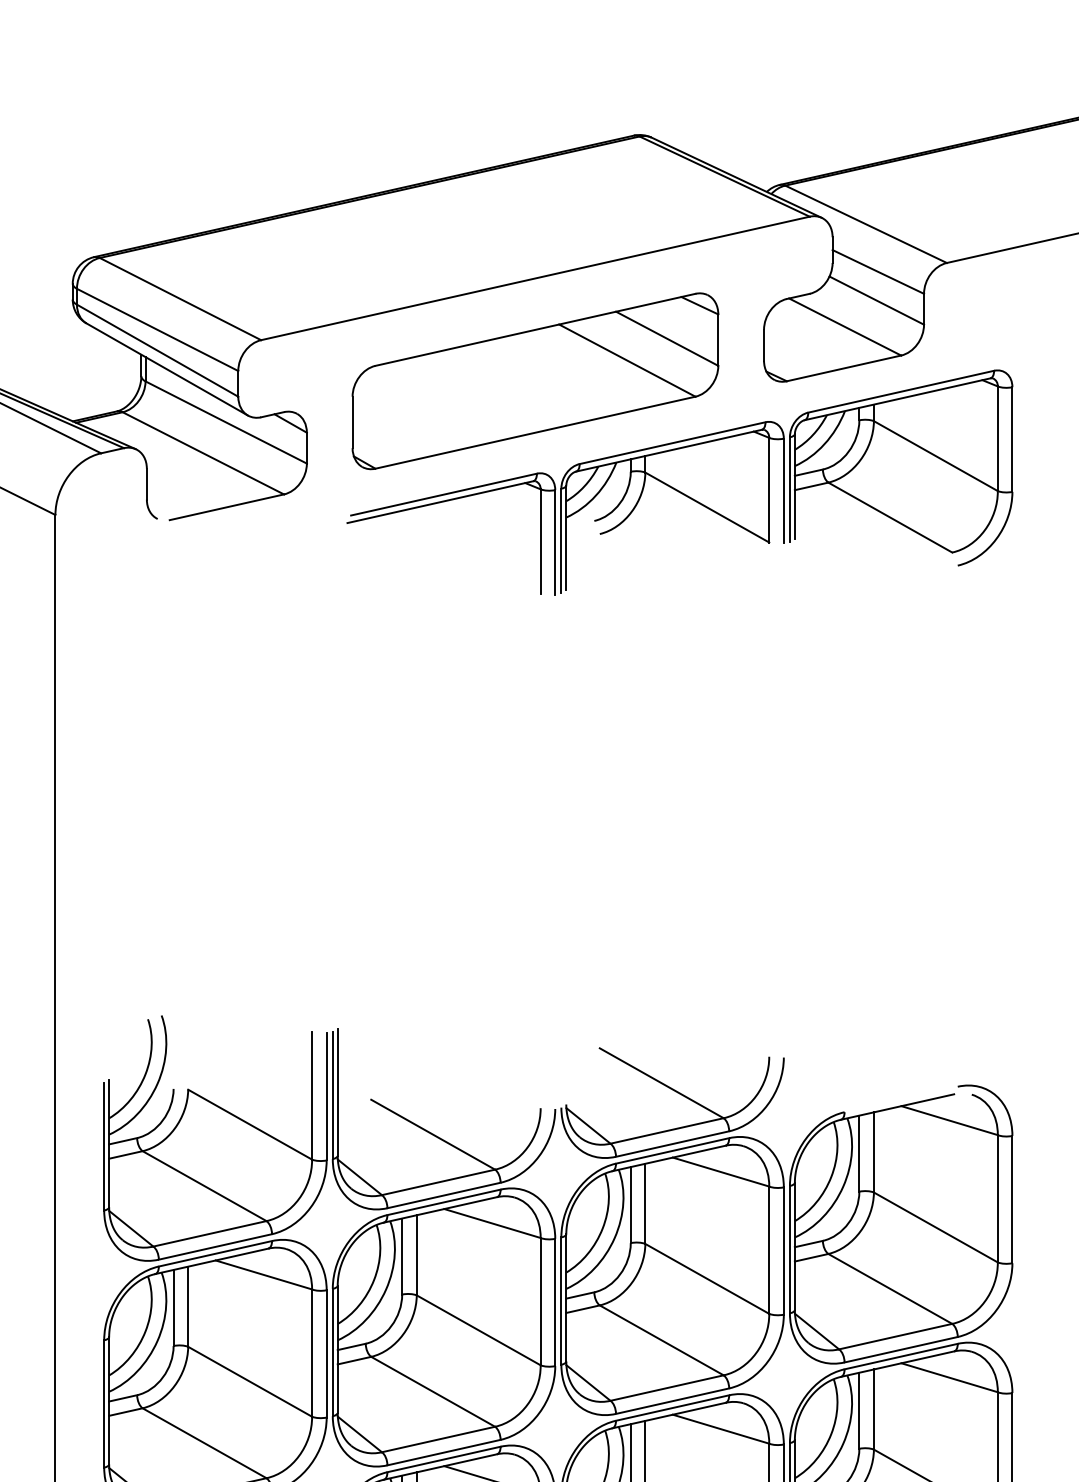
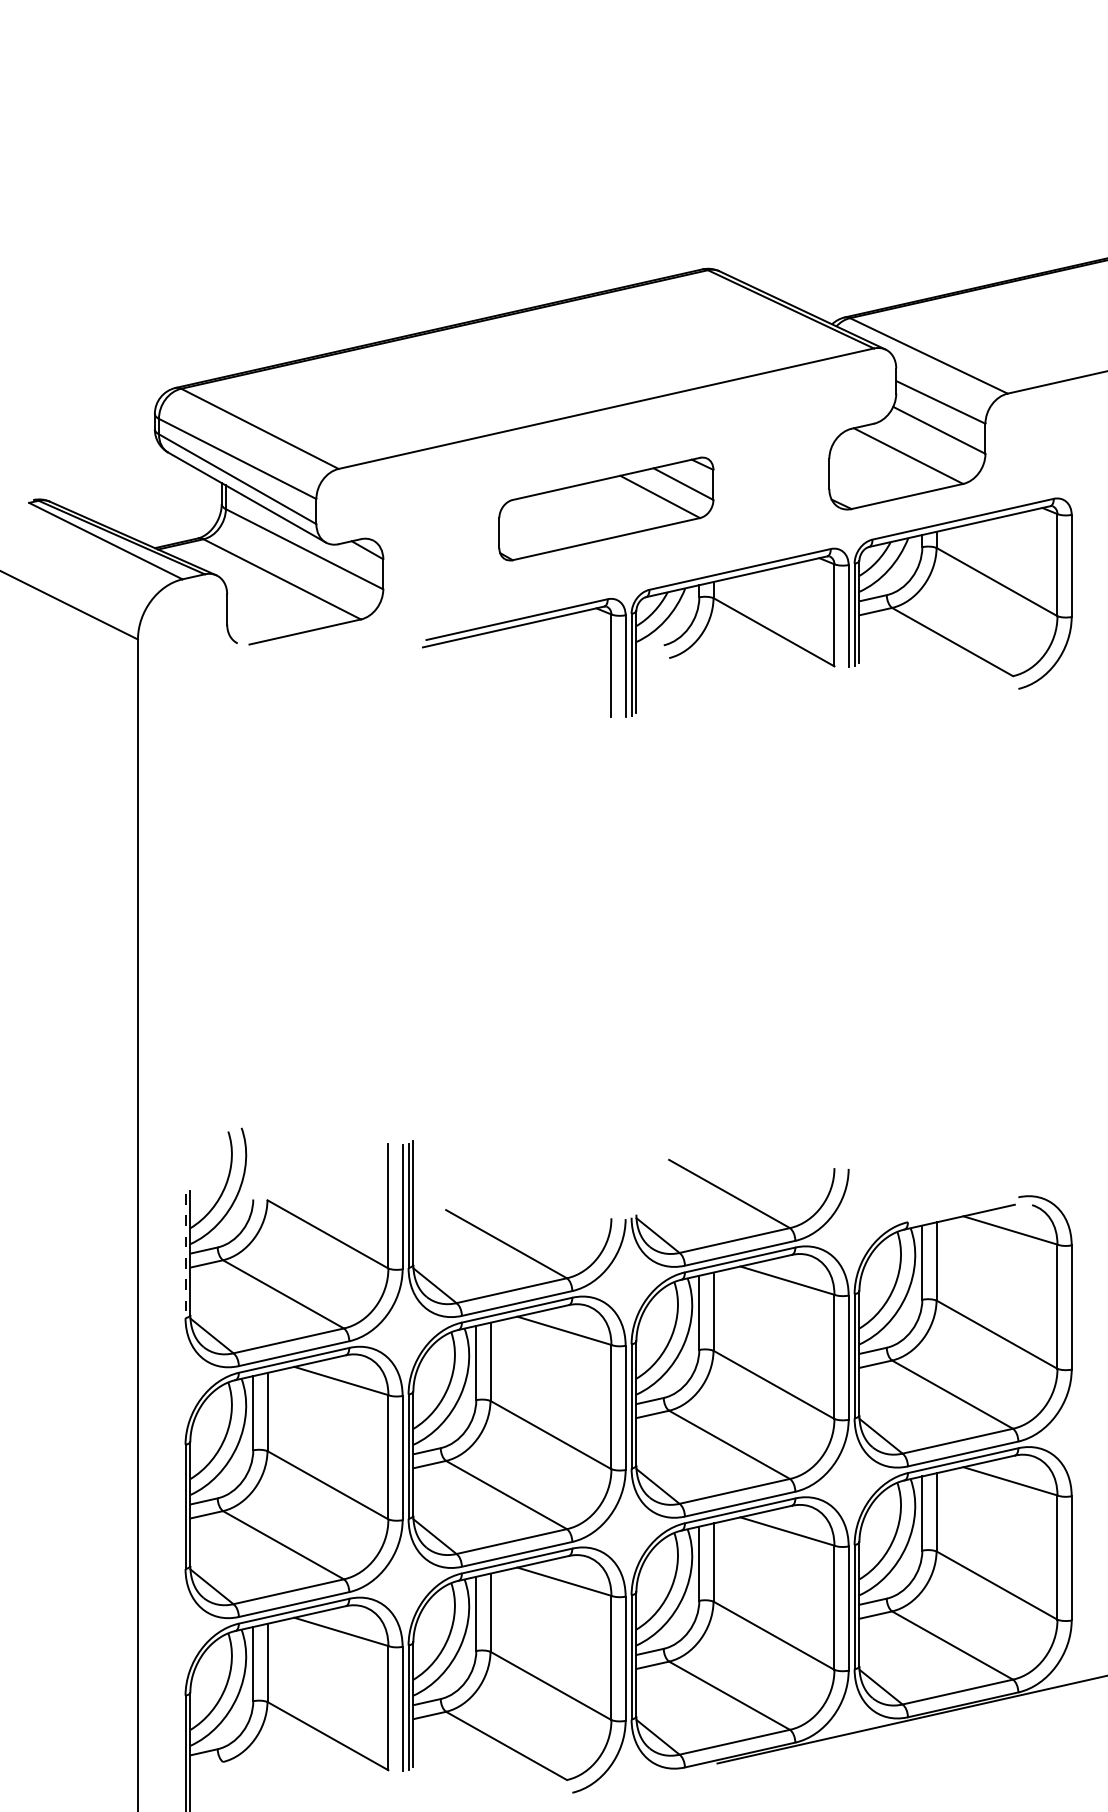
part: (535, 380) -> (606, 508), size x0.6
line: (104, 1147) -> (185, 1256), solid -> dashed

